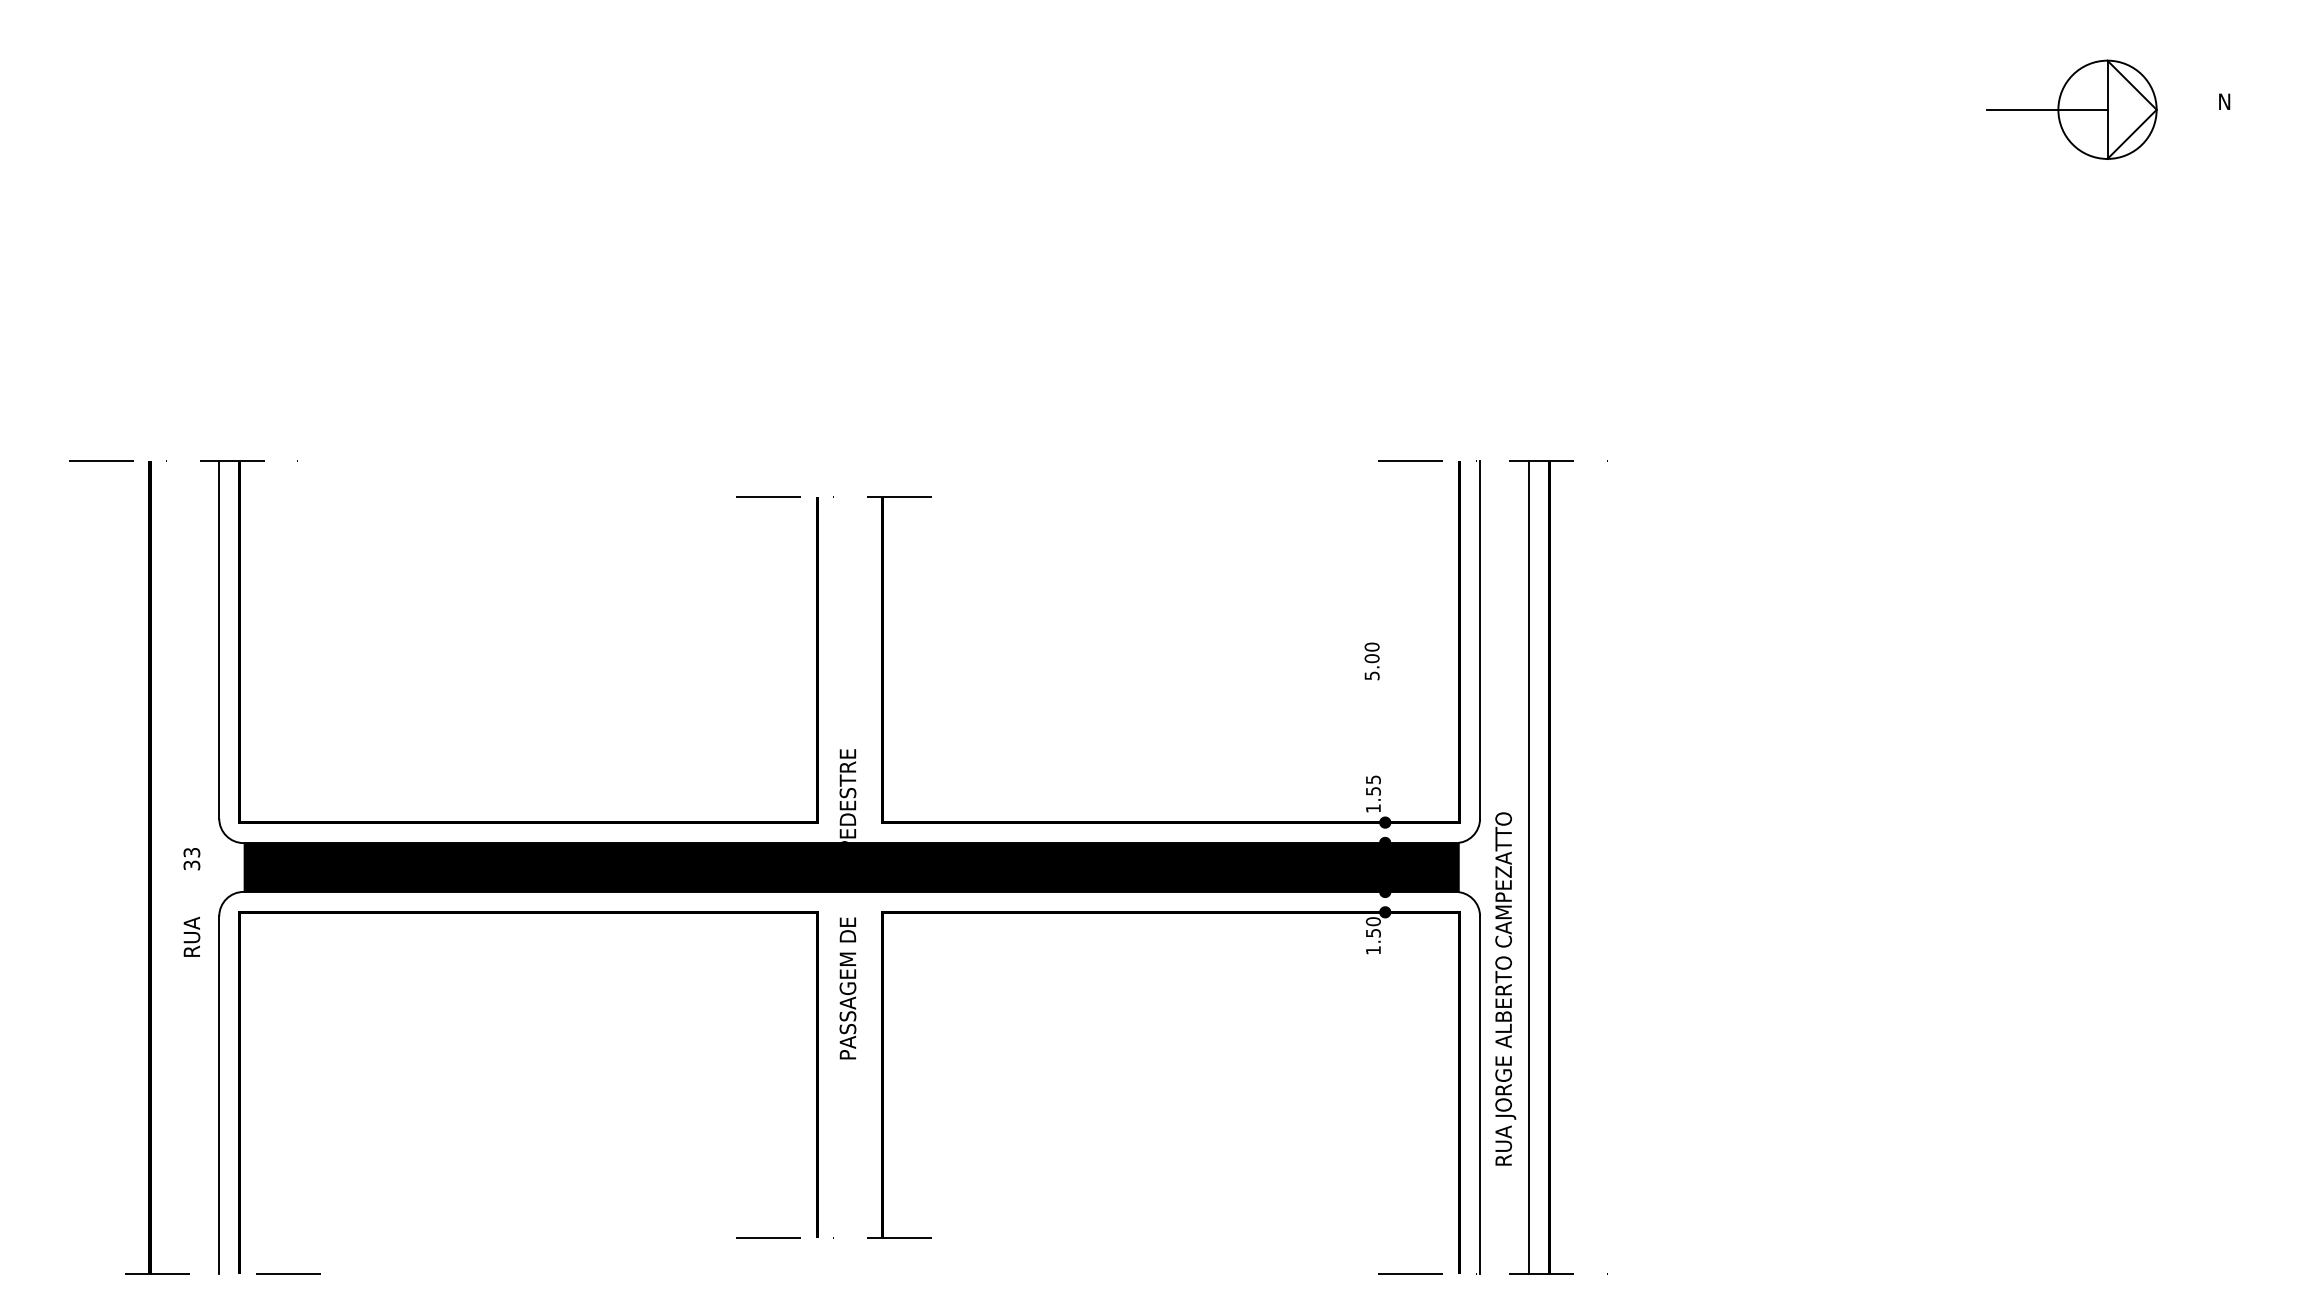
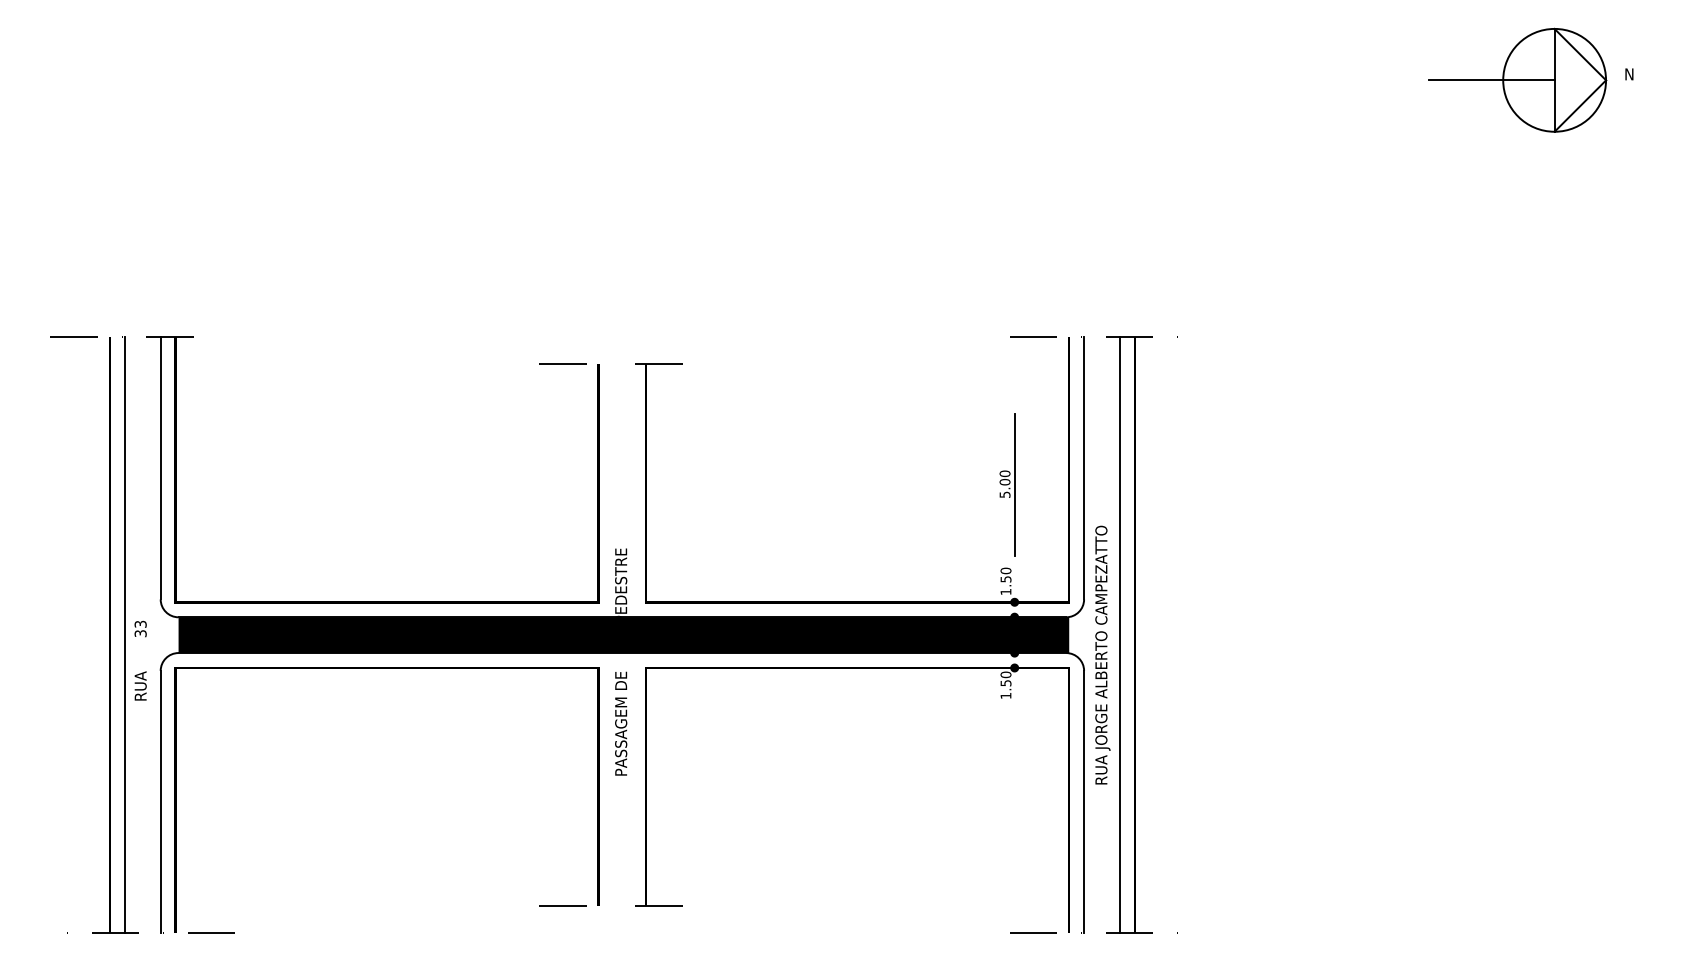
part: (2071, 108) -> (1517, 79), size x1.43
line: (1385, 661) -> (1014, 484), added
text: (1372, 779) -> (1005, 570), 1.55 -> 1.50
line: (169, 867) -> (124, 635), added
text: (1505, 988) -> (1102, 654), moved

